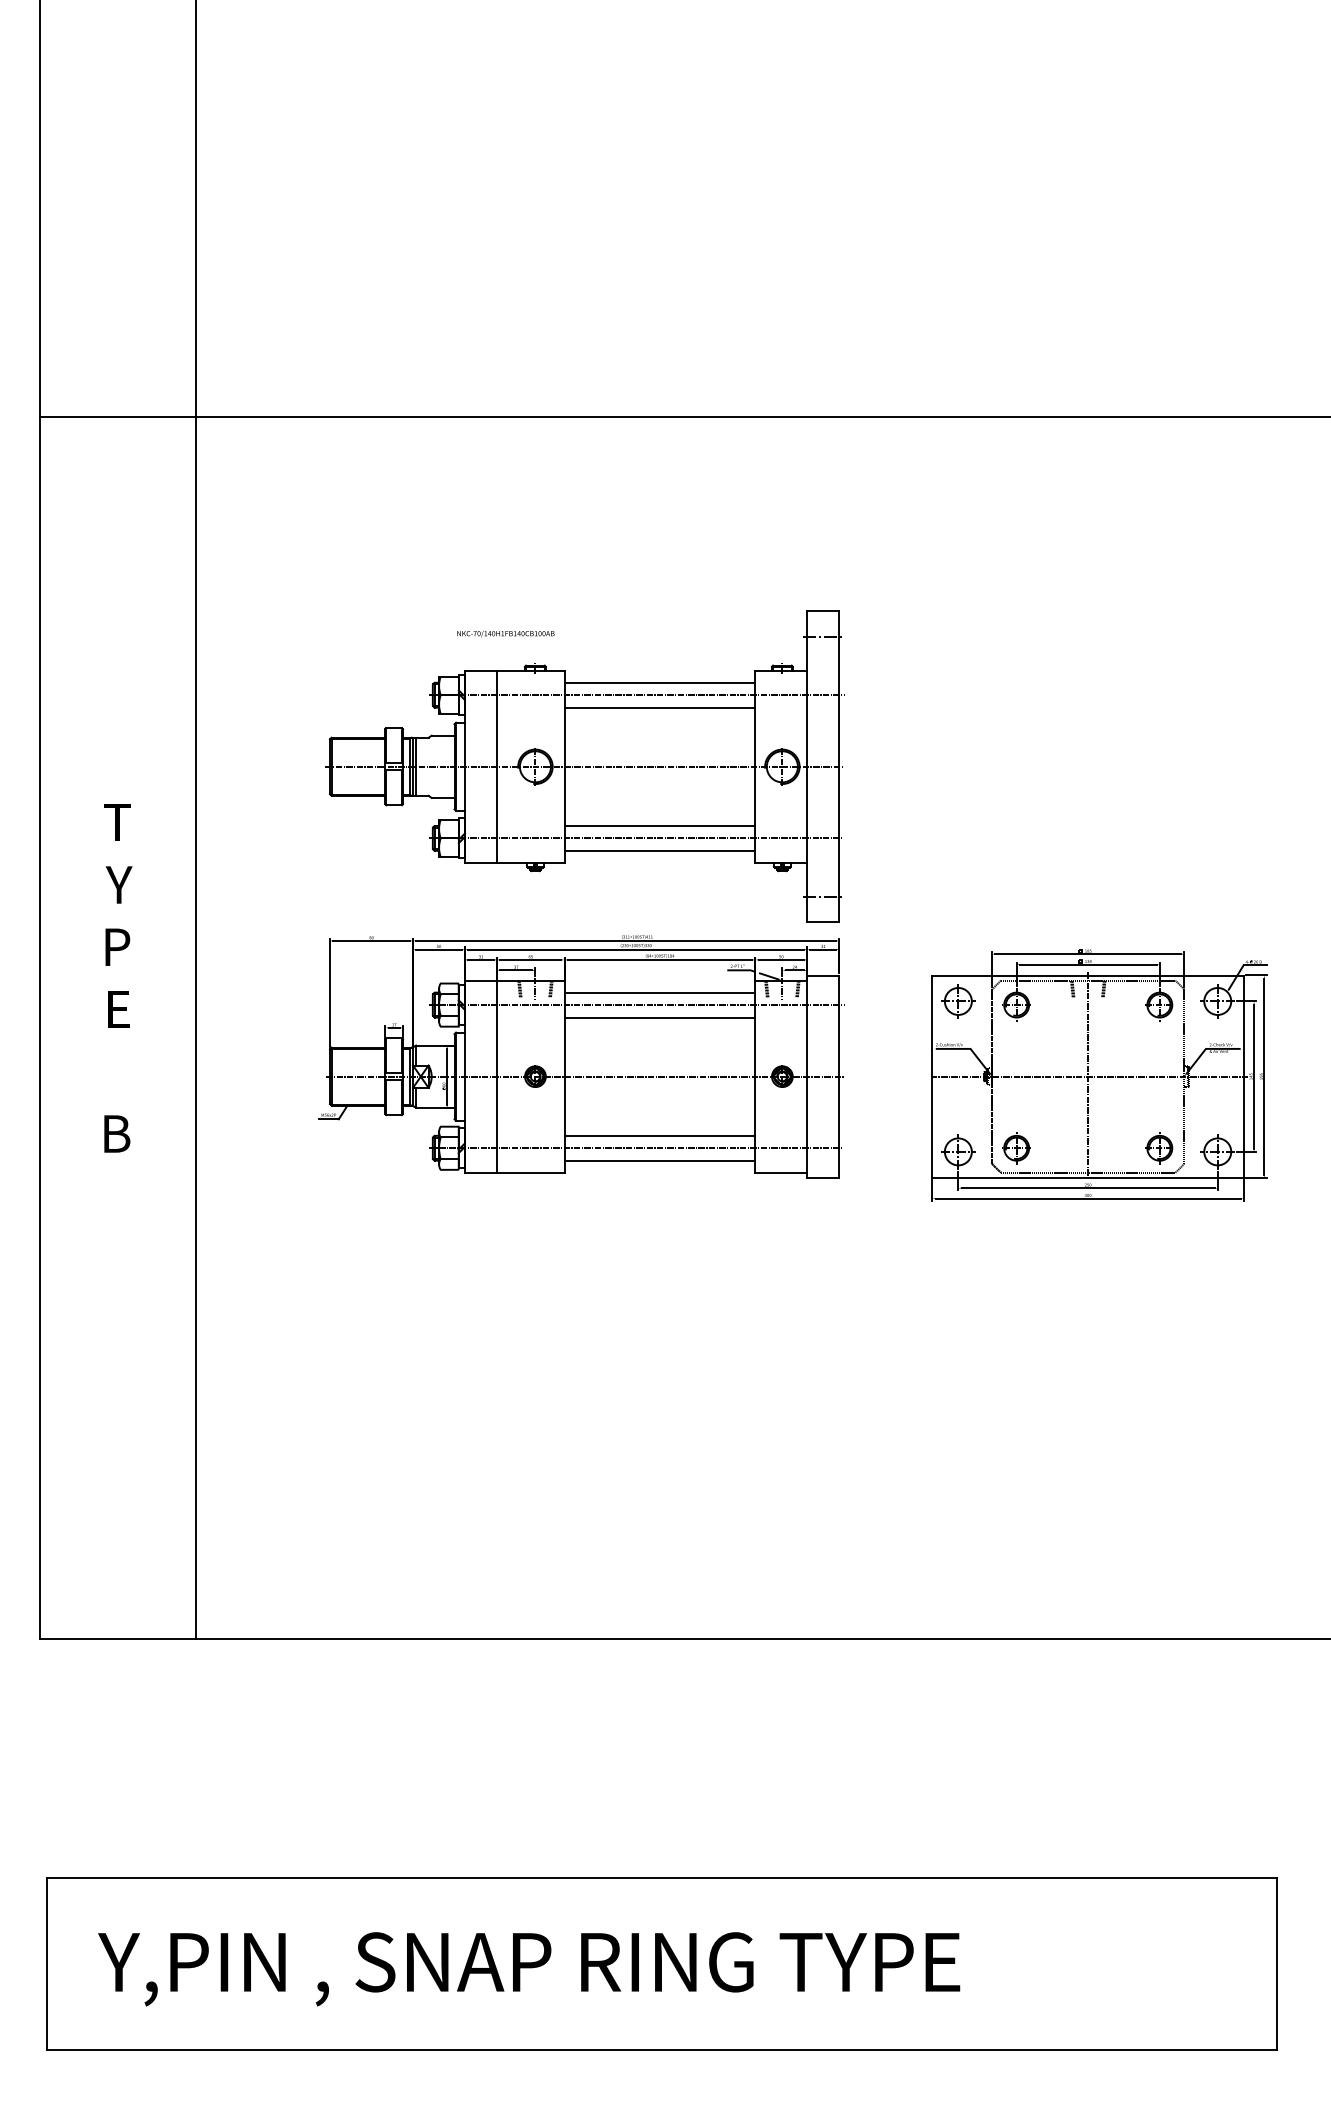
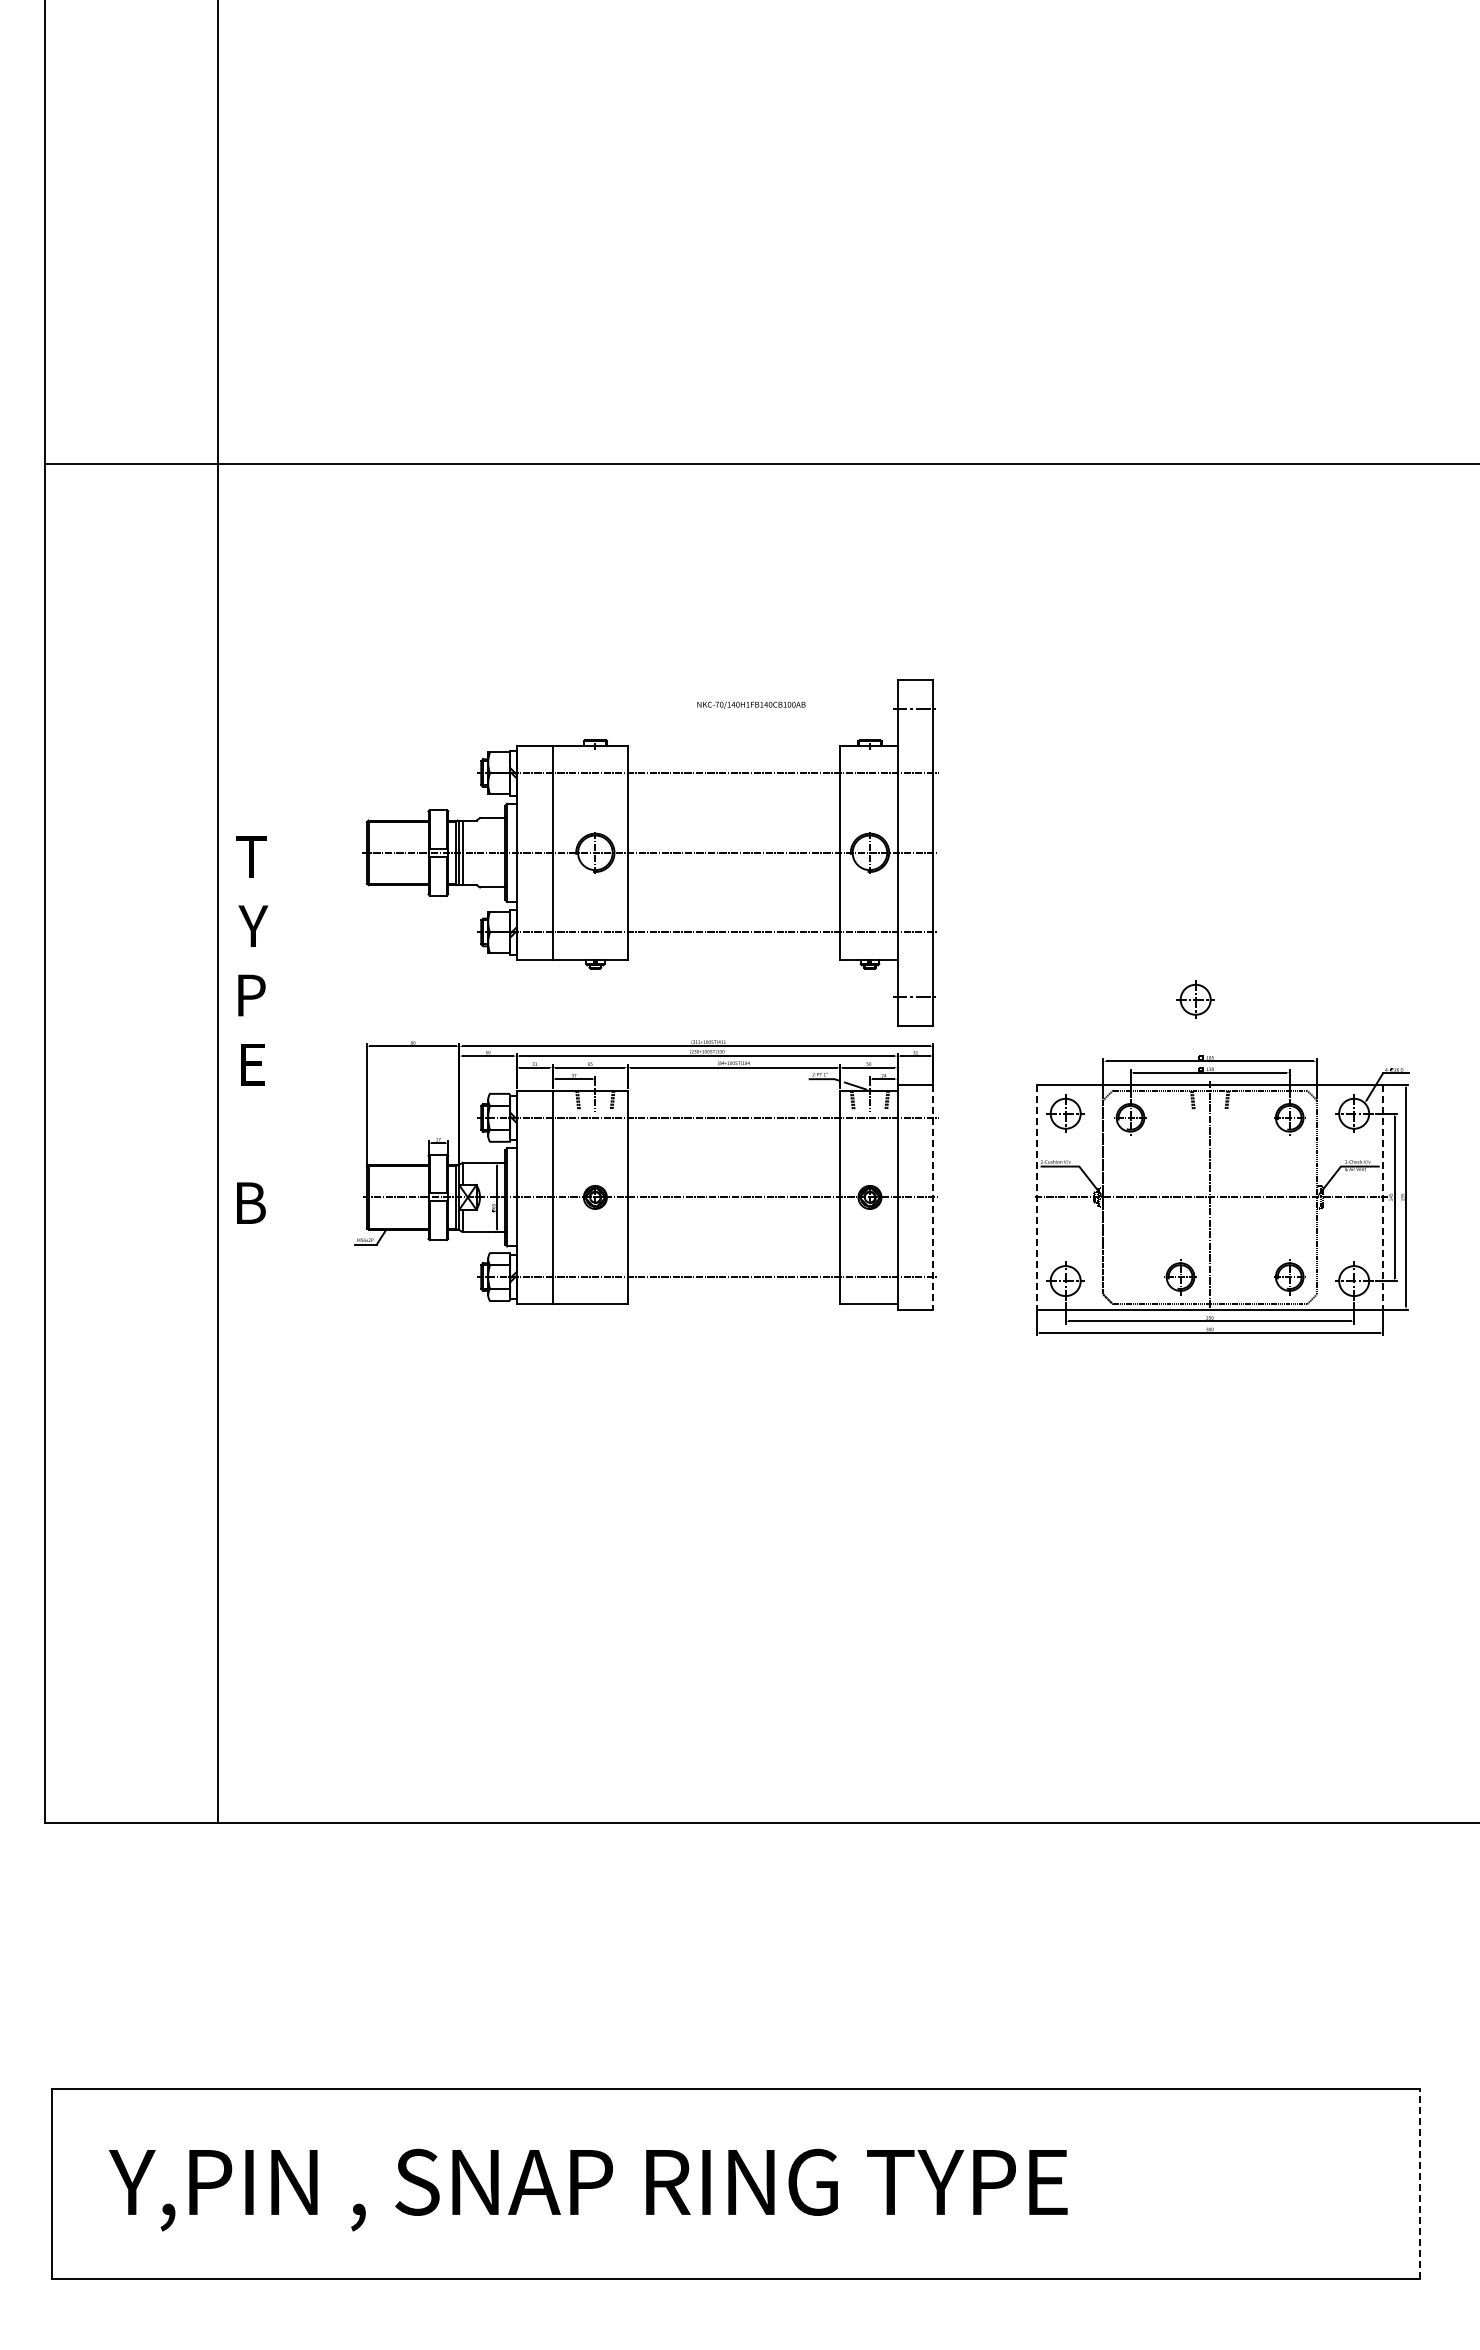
text: (505, 633) -> (751, 704), moved
line: (659, 682) -> (733, 759), removed
line: (659, 708) -> (733, 787), removed
line: (659, 825) -> (733, 918), removed
line: (659, 851) -> (733, 946), removed
part: (1075, 898) -> (1195, 999), added
text: (118, 977) -> (252, 1029), moved
line: (659, 992) -> (733, 1103), removed
line: (659, 1017) -> (733, 1131), removed
line: (839, 1076) -> (933, 1197), solid -> dashed
line: (932, 1076) -> (1036, 1197), solid -> dashed
line: (1244, 1076) -> (1383, 1197), solid -> dashed
line: (659, 1136) -> (733, 1263), removed
part: (1016, 1148) -> (1180, 1277), moved
line: (659, 1160) -> (733, 1290), removed
line: (1276, 1963) -> (1419, 2183), solid -> dashed

